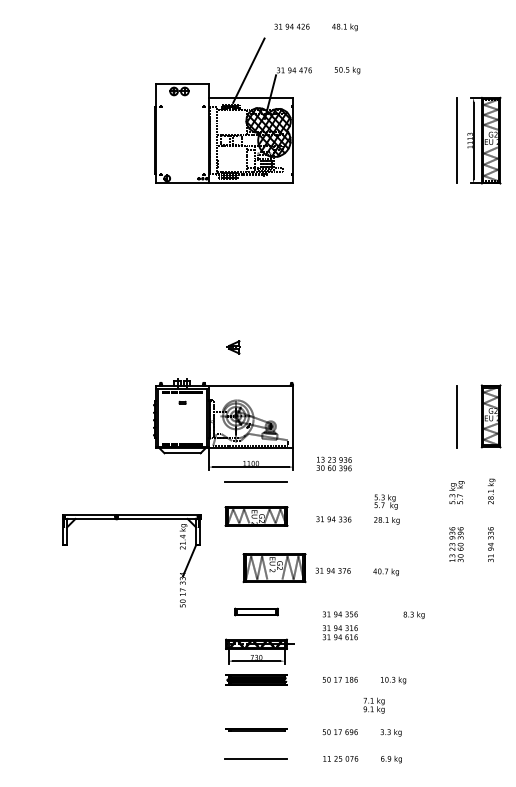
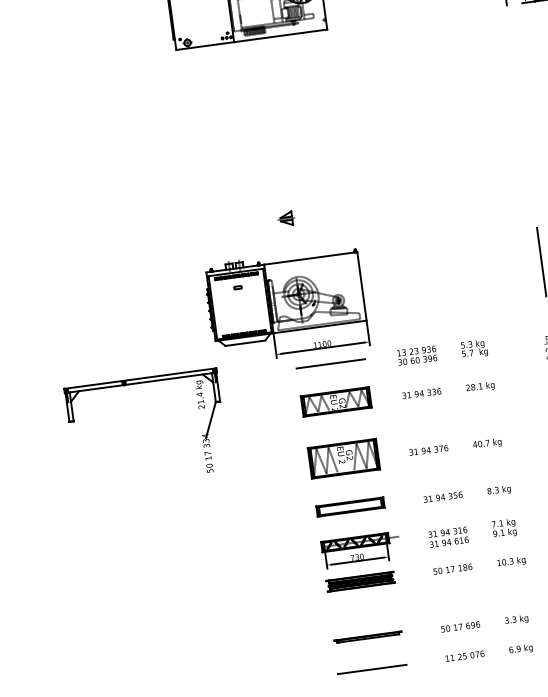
text: (333, 463) -> (416, 355), moved
text: (385, 501) -> (473, 348), moved
part: (131, 519) -> (140, 383), moved
part: (274, 568) -> (343, 459), moved
part: (256, 611) -> (350, 506), size x1.43
text: (413, 614) -> (498, 489), moved
text: (339, 632) -> (447, 537), moved
text: (373, 705) -> (503, 528), moved

